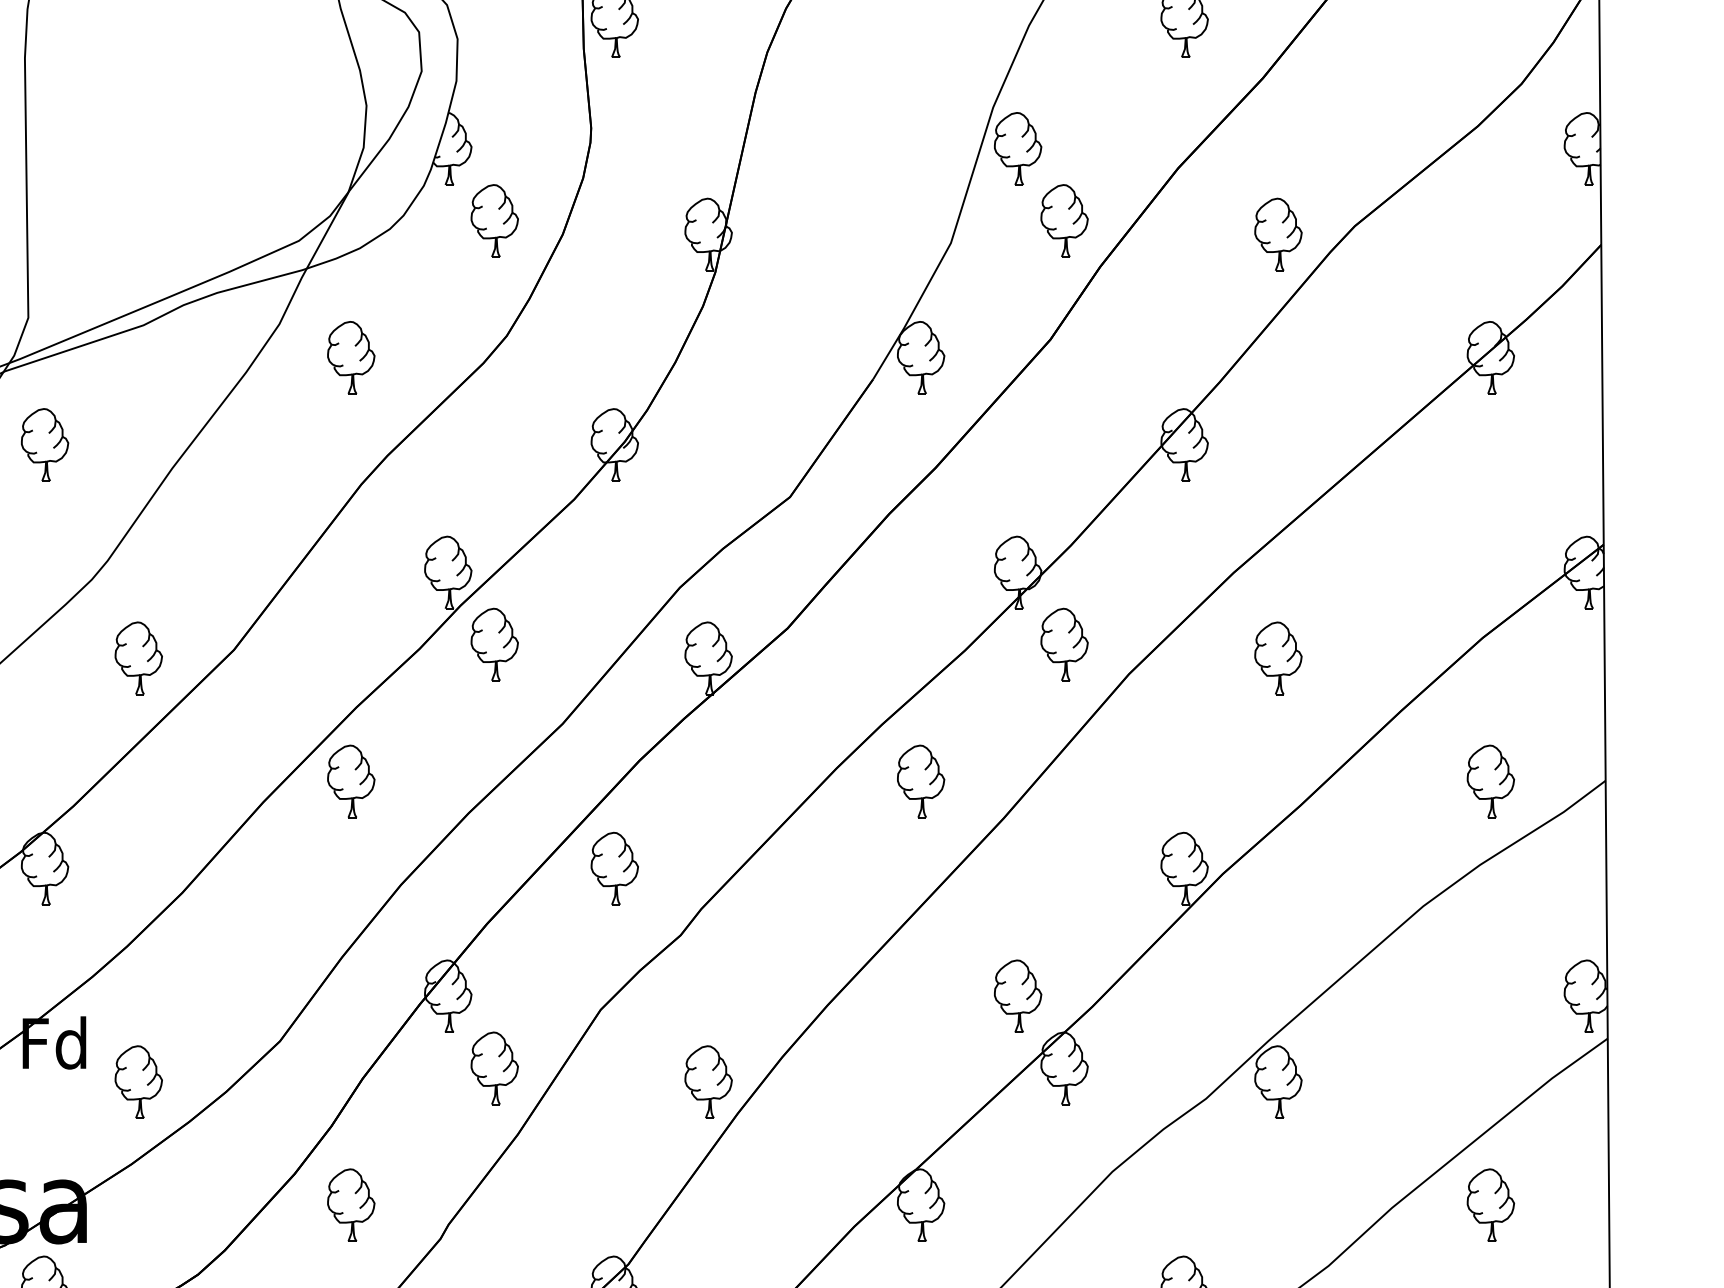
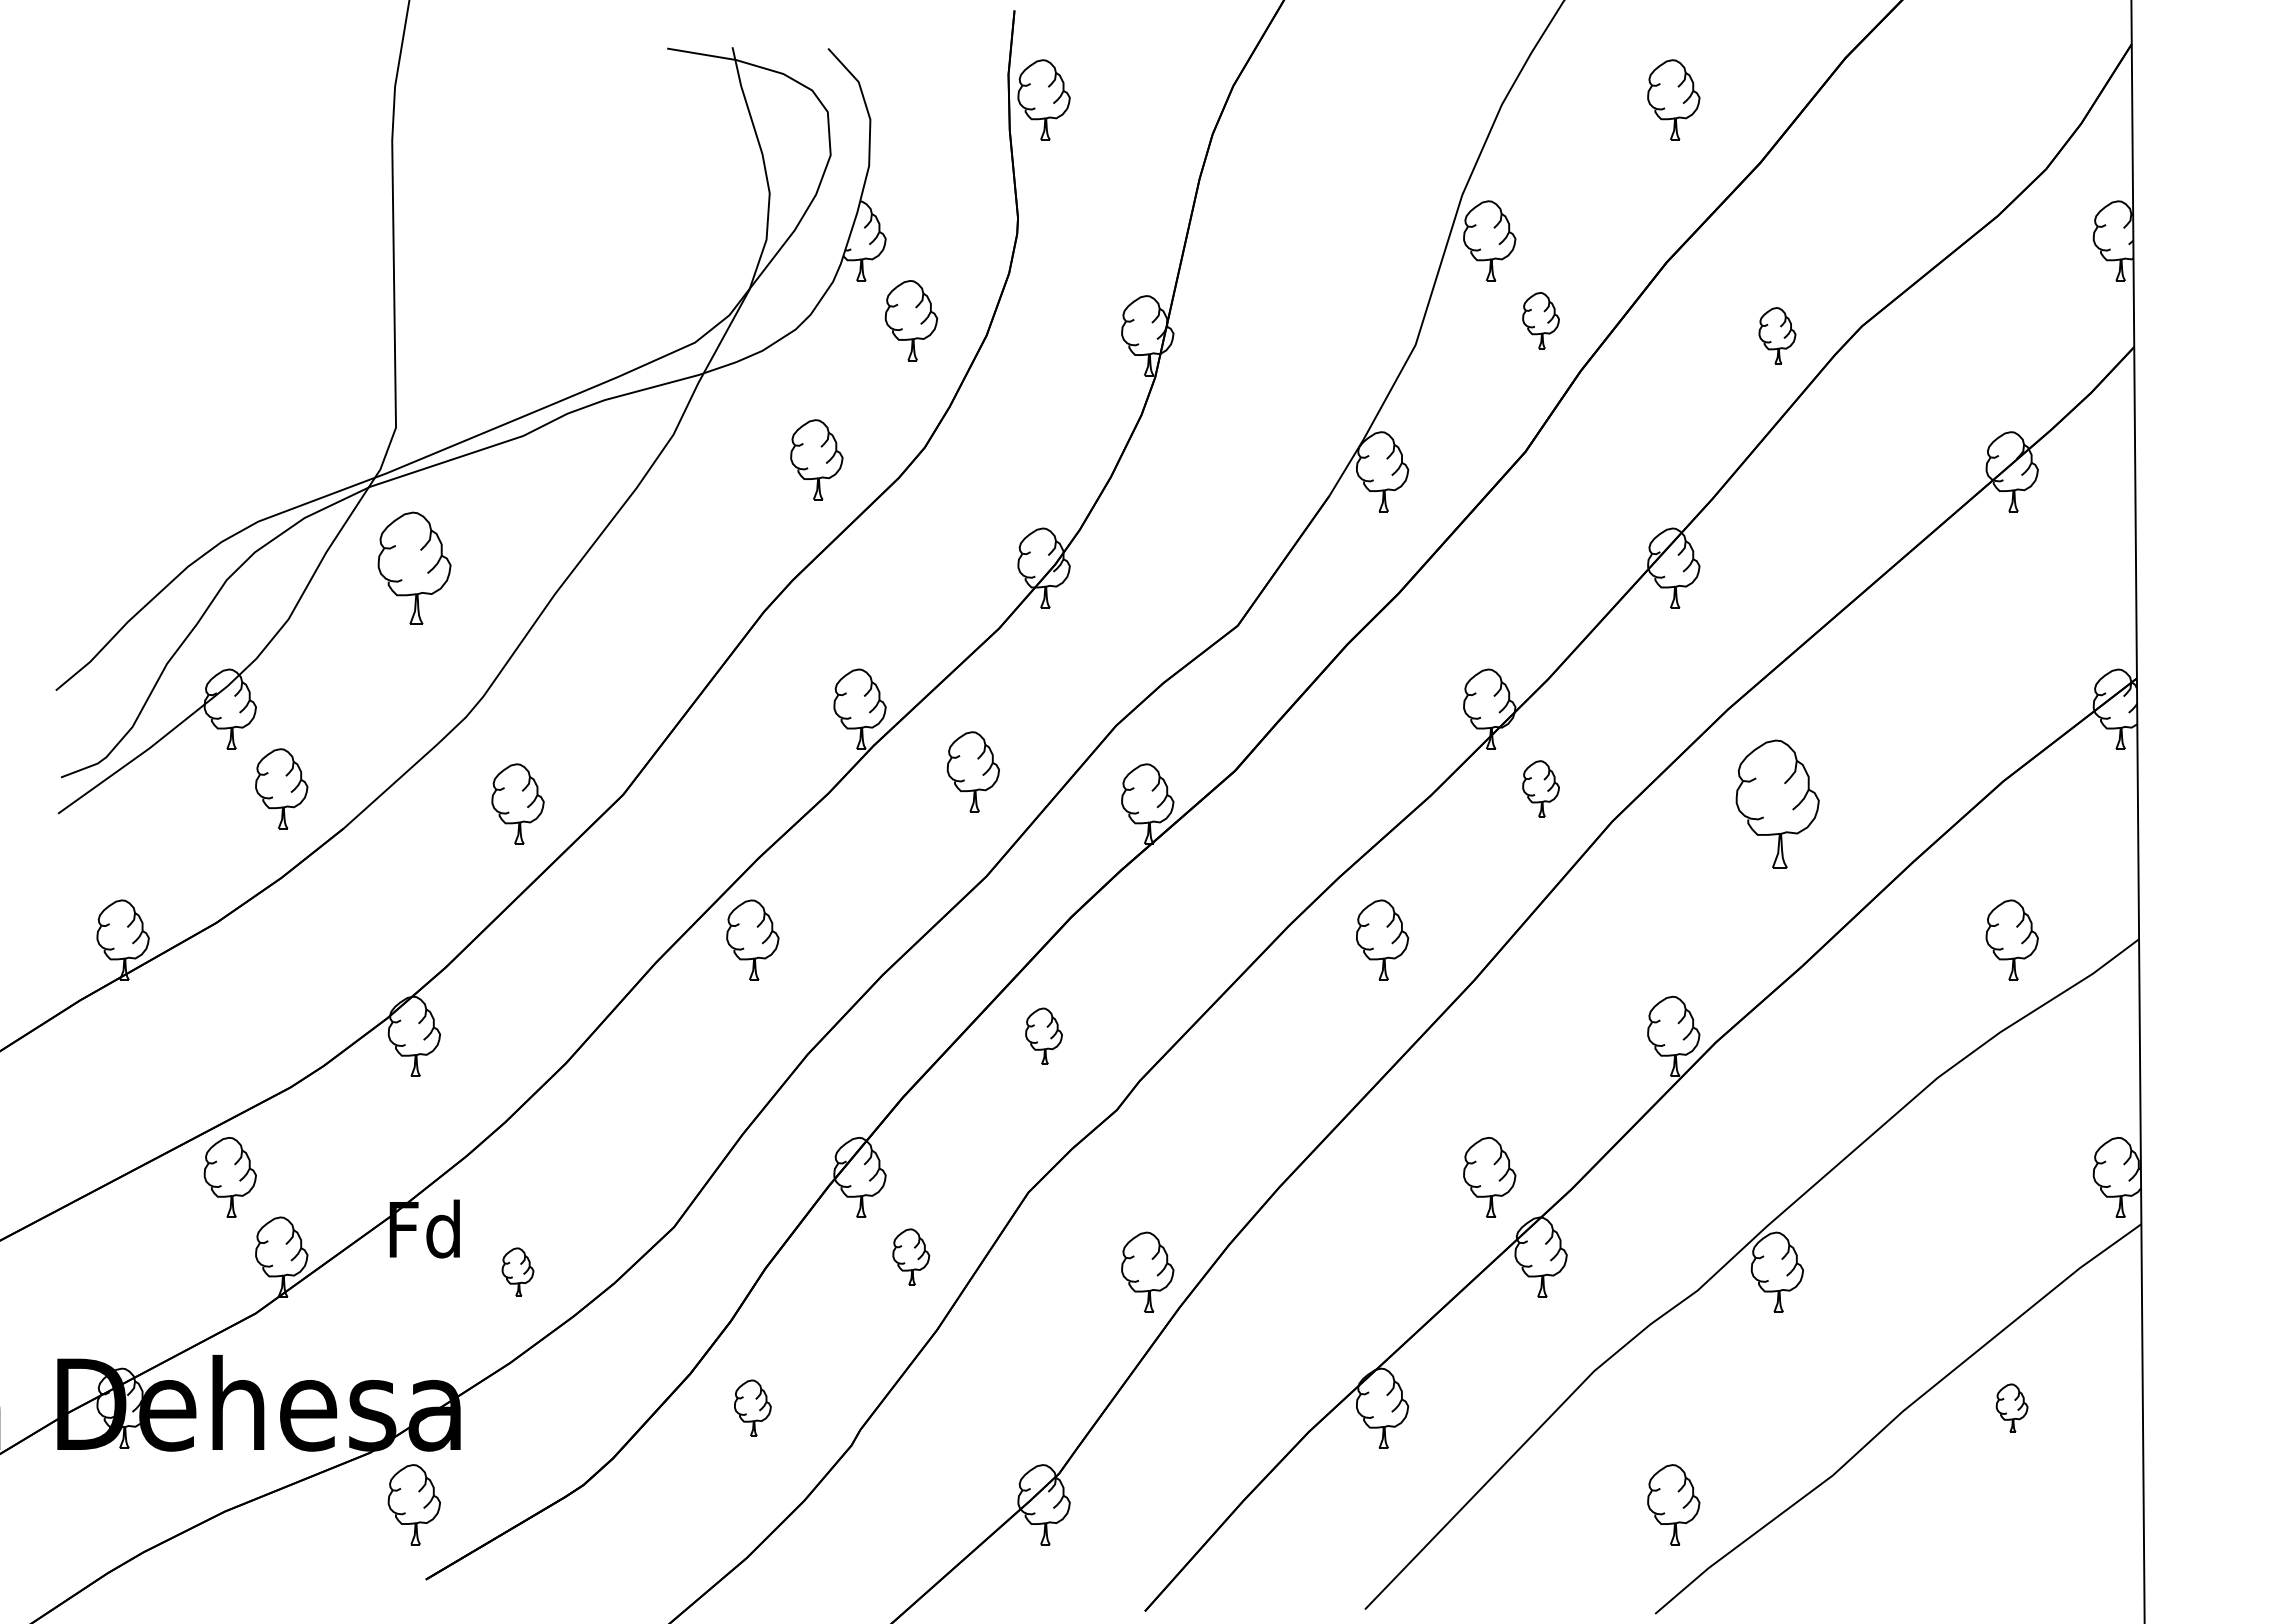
part: (1064, 220) -> (1540, 320), size x0.7
part: (1278, 234) -> (1777, 335), size x0.7
part: (350, 357) -> (816, 459), moved
part: (44, 444) -> (413, 567), size x1.4
part: (493, 644) -> (972, 771), moved
part: (1064, 644) -> (1540, 788), size x0.7
part: (1277, 657) -> (1776, 803), size x1.6
part: (614, 867) -> (1043, 1035), size x0.7
part: (493, 1067) -> (910, 1256), size x0.7
part: (138, 1081) -> (517, 1271), size x0.6
part: (350, 1204) -> (752, 1407), size x0.7
part: (1490, 1204) -> (2011, 1407), size x0.6

